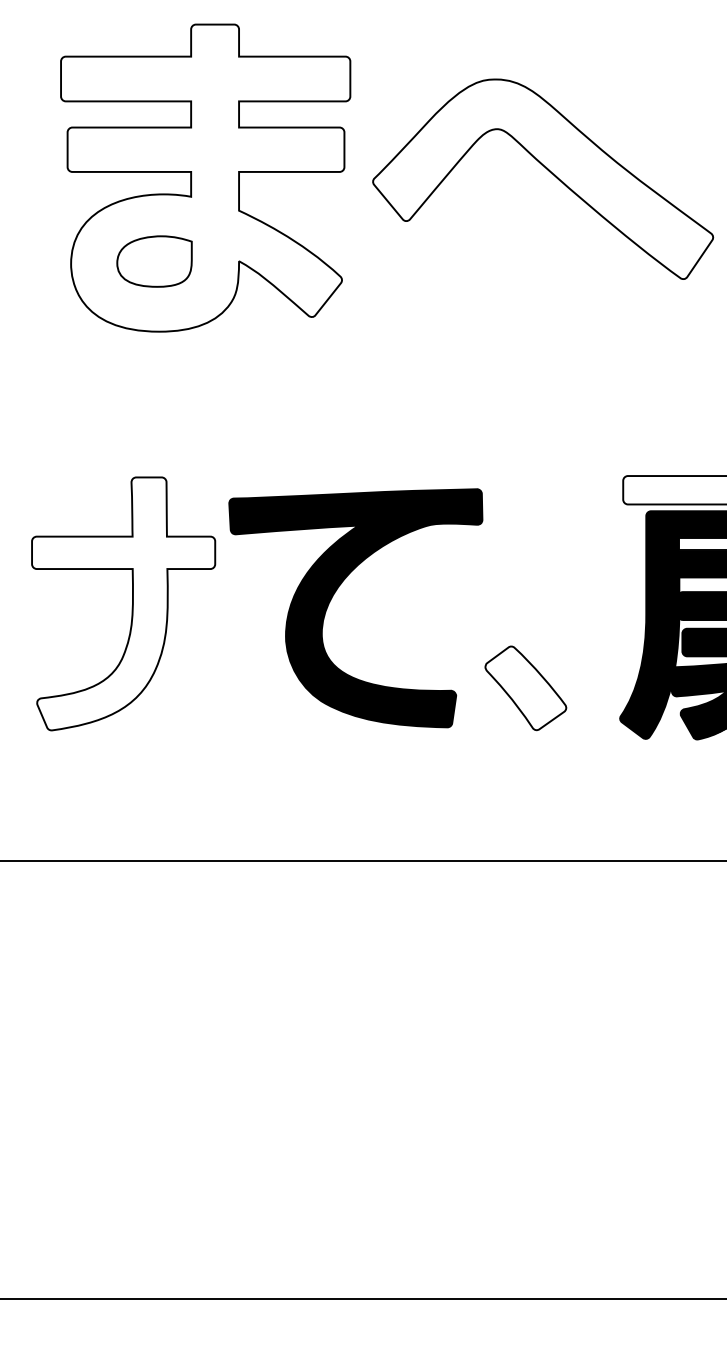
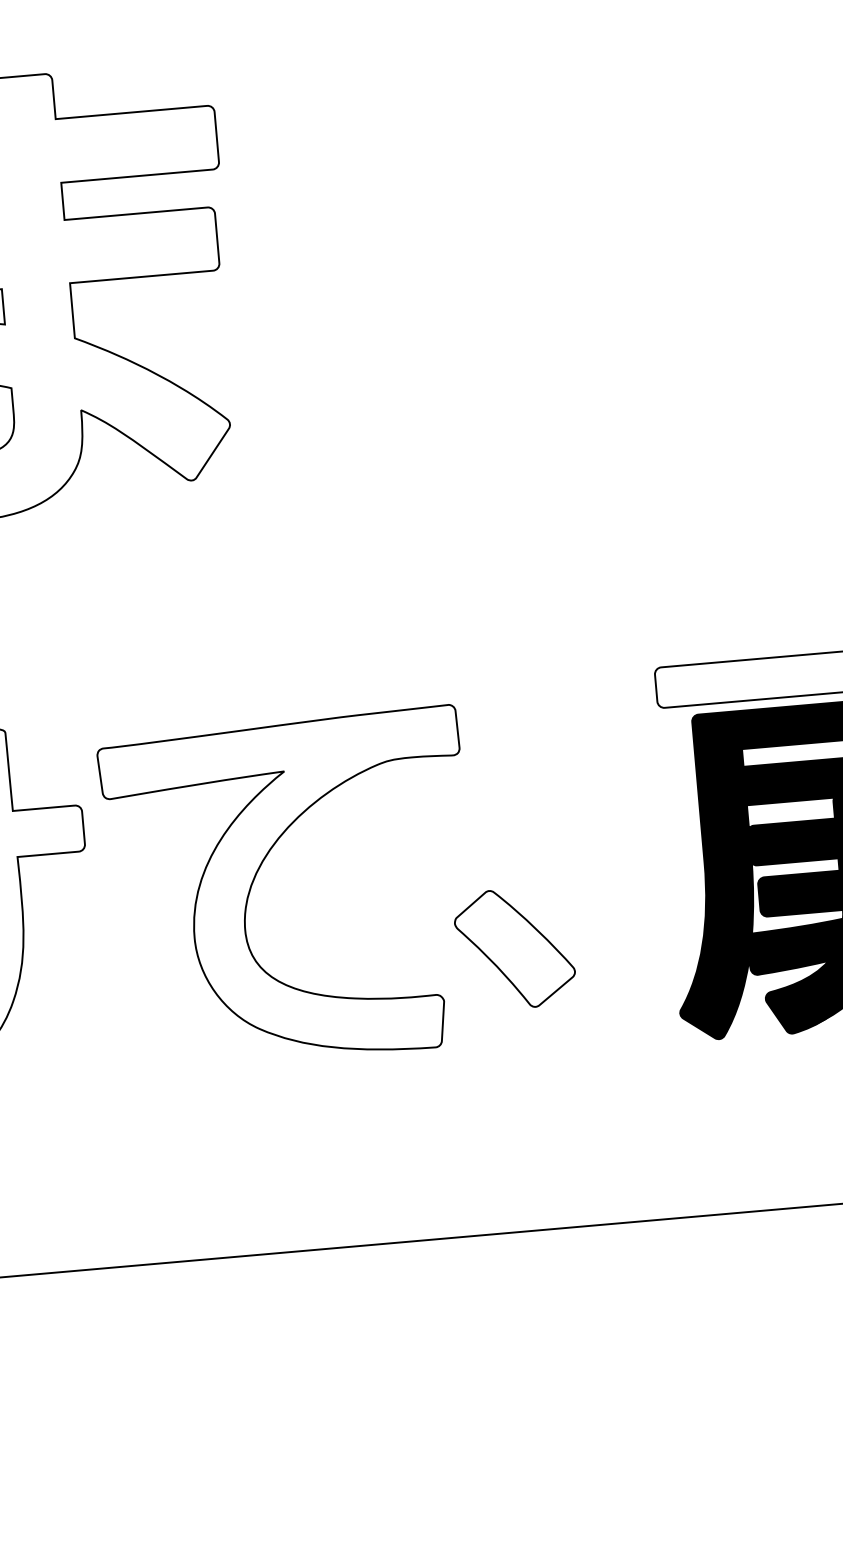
part: (549, 172) -> (511, 245), removed
fill: (355, 608) -> (290, 889), removed
part: (525, 688) -> (514, 948), moved

